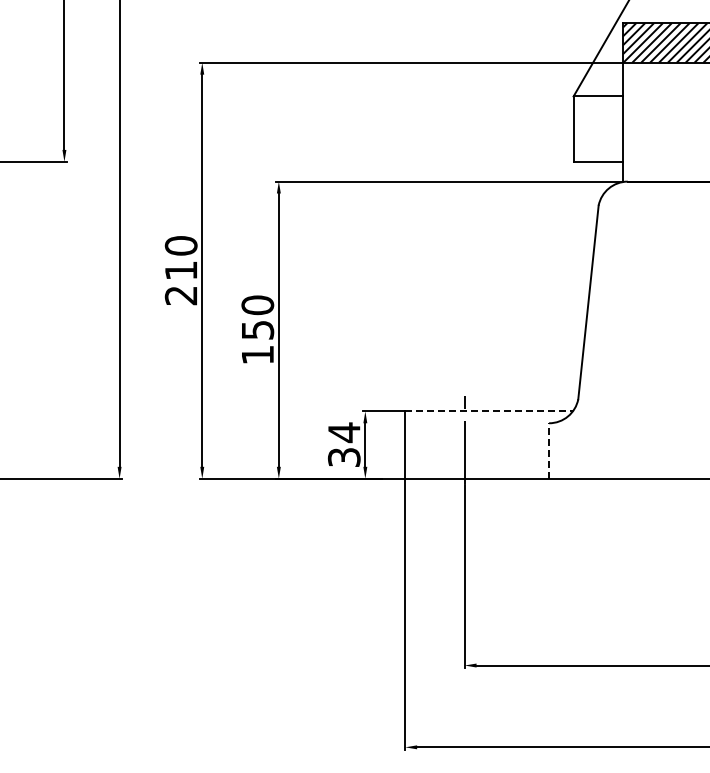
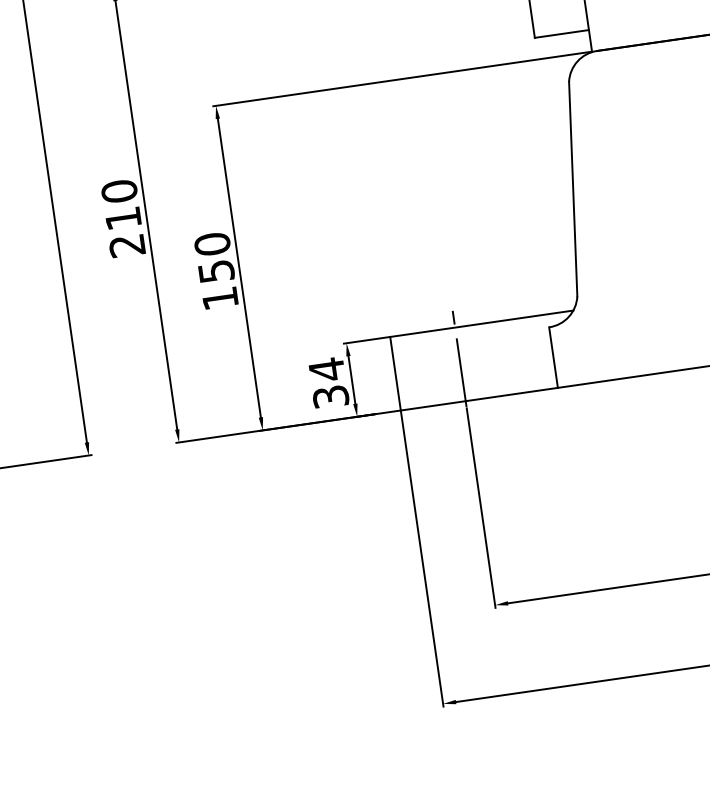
line: (489, 411) -> (482, 323), dashed -> solid
line: (549, 451) -> (554, 358), dashed -> solid

